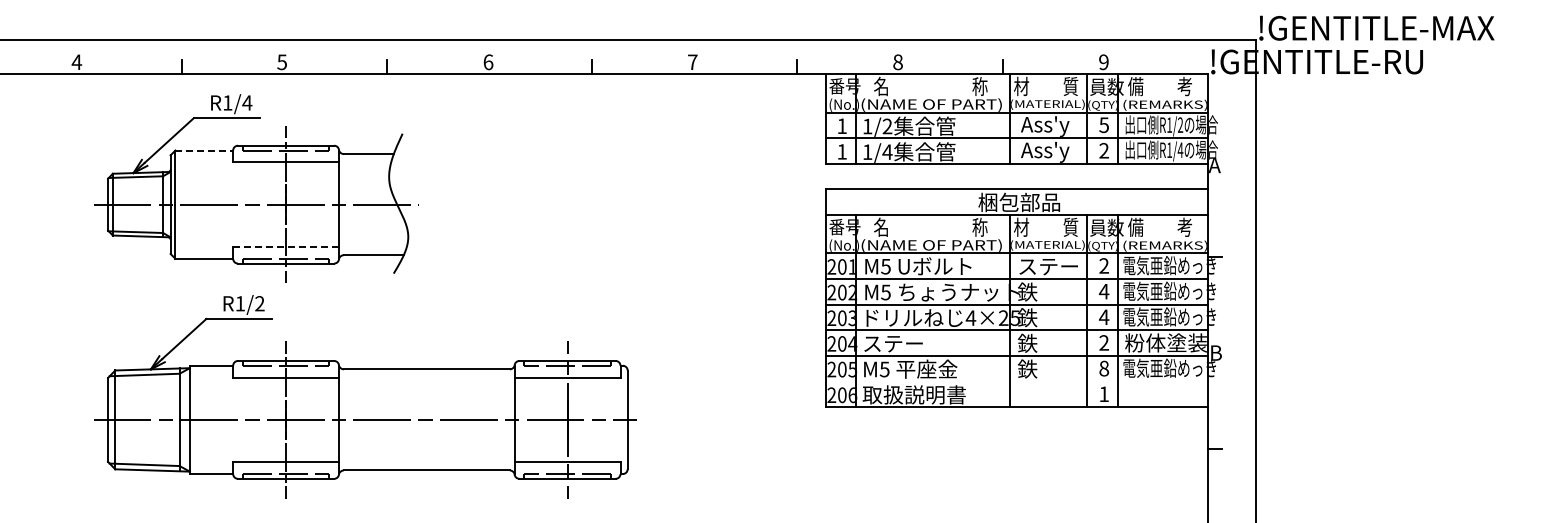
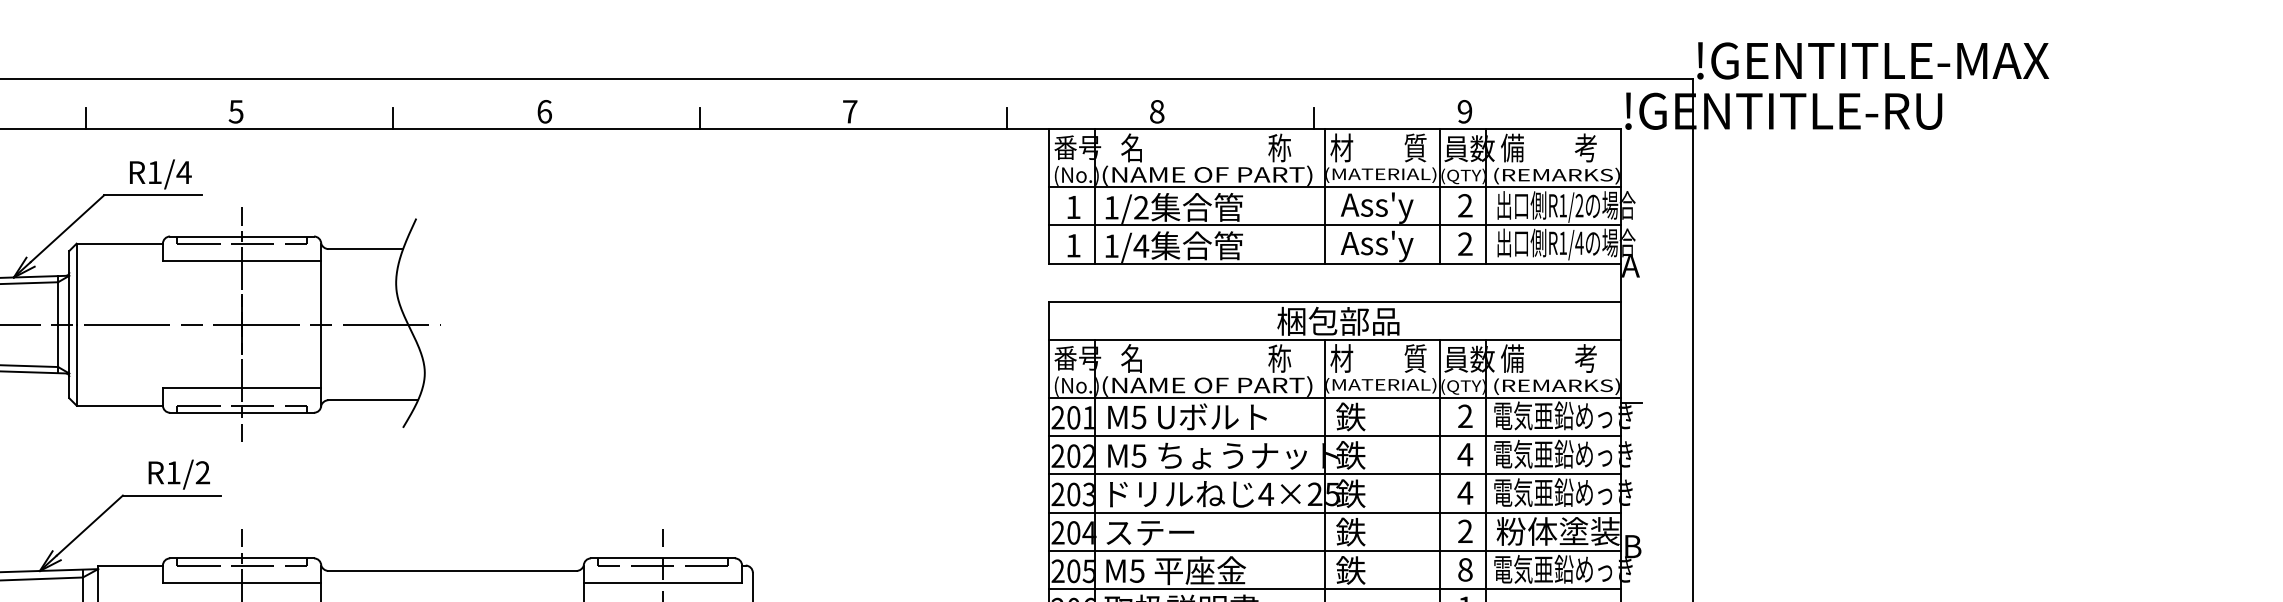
text: (1103, 125) -> (1464, 206), 5 -> 2
line: (204, 150) -> (120, 243), dashed -> solid
line: (286, 247) -> (242, 388), dashed -> solid
text: (1047, 265) -> (1380, 415), ステー -> 鉄
line: (1016, 381) -> (1334, 589), added

